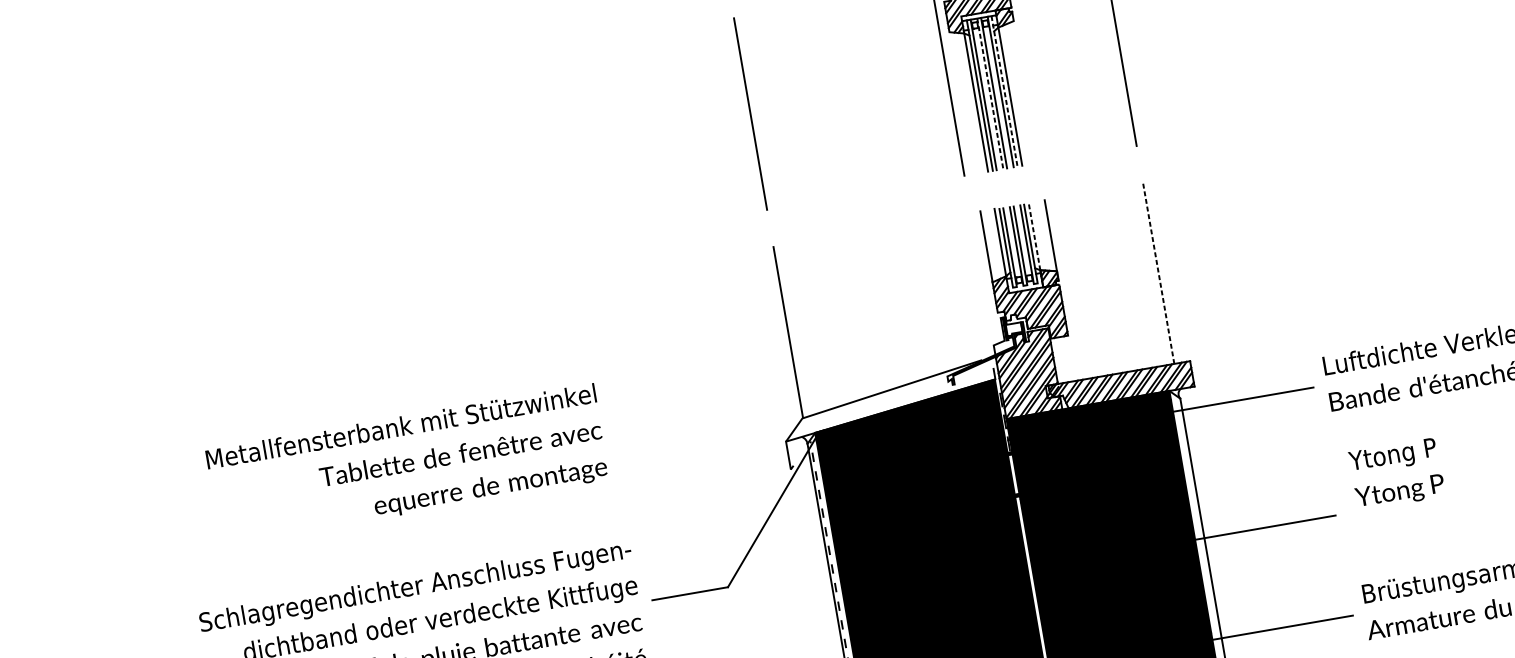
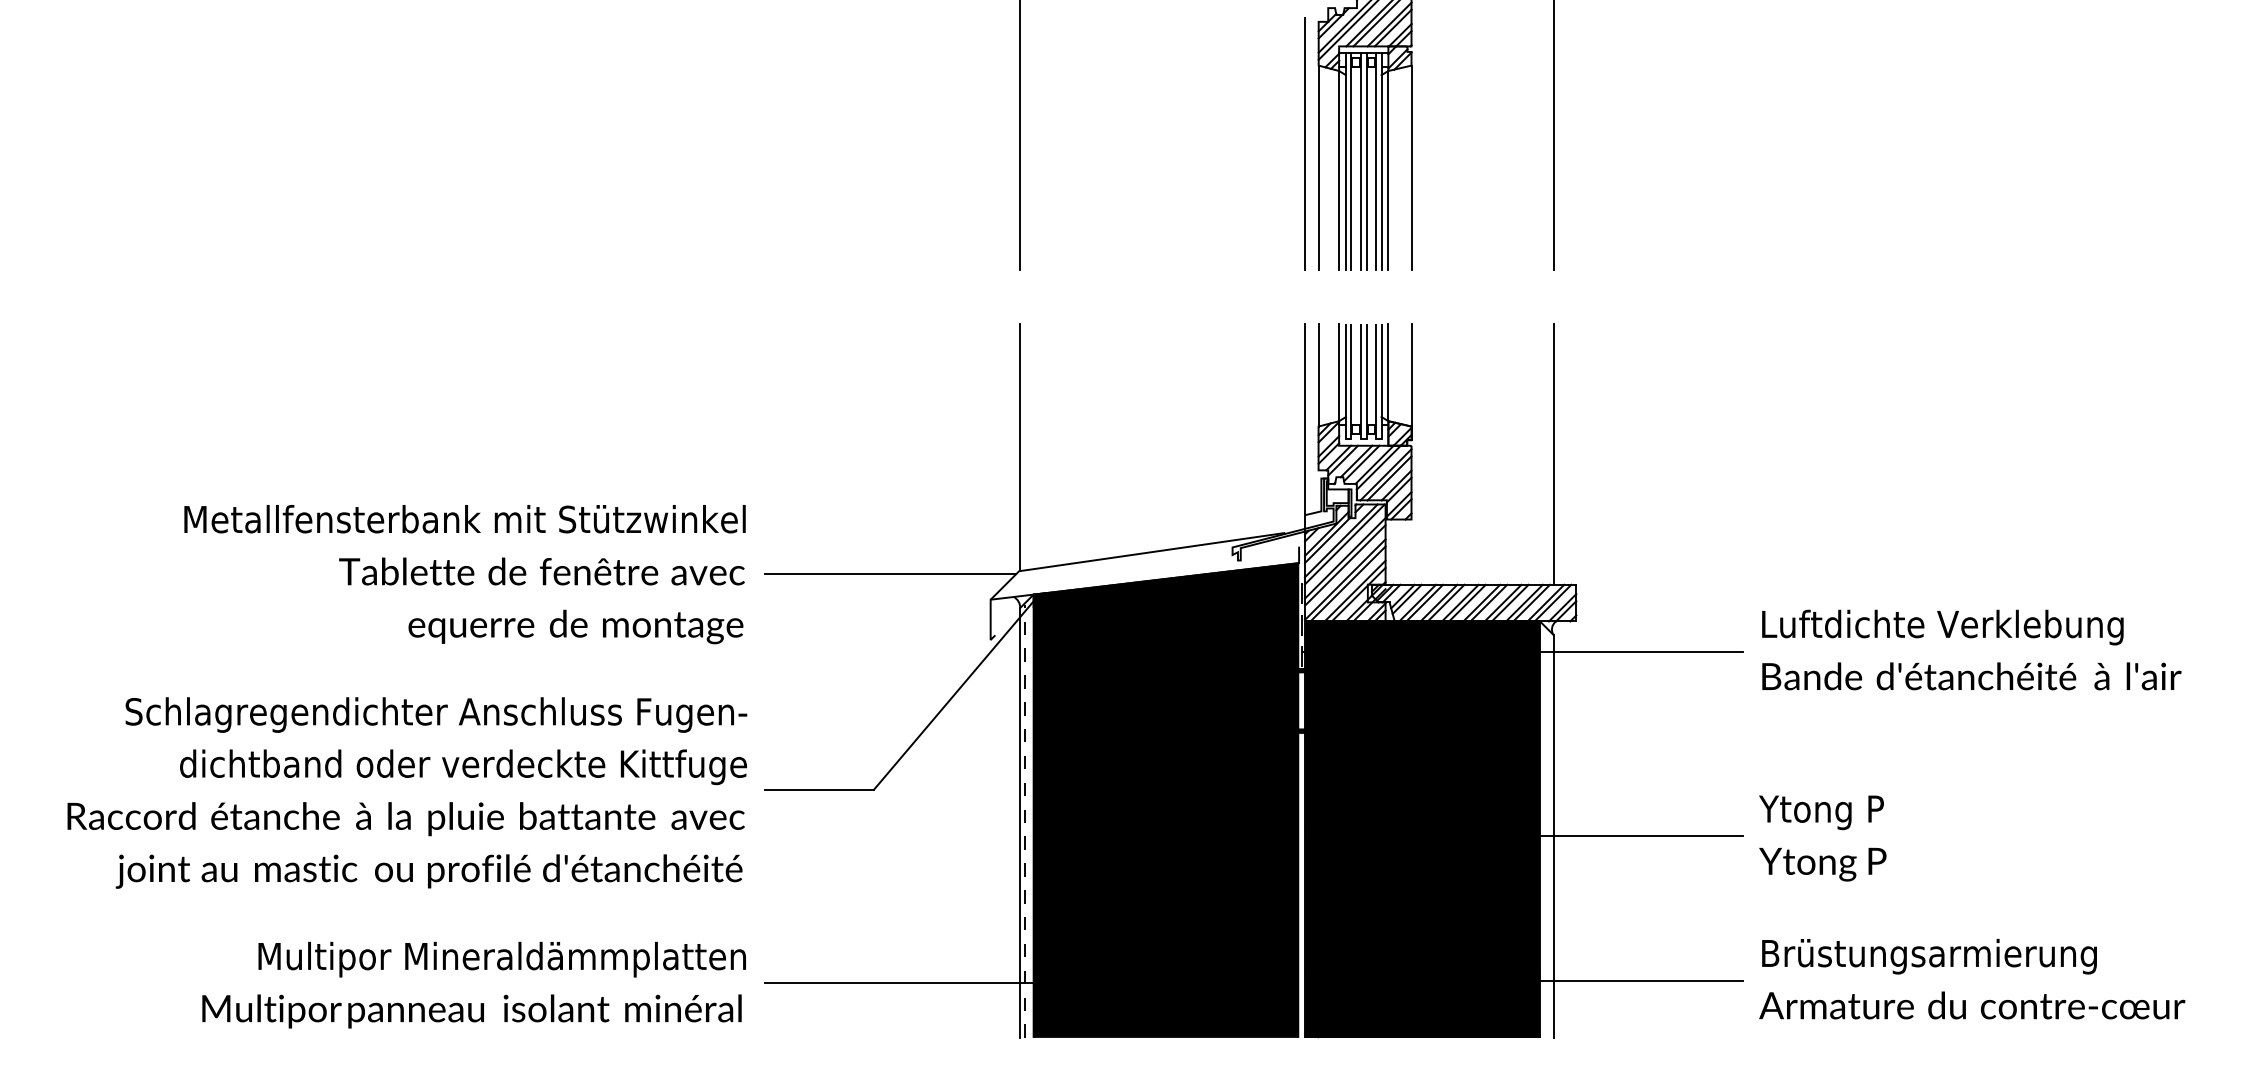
line: (1004, 91) -> (1381, 161), dashed -> solid
line: (1025, 91) -> (1411, 167), added
line: (990, 93) -> (1361, 161), dashed -> solid
line: (961, 102) -> (1318, 167), added
line: (1034, 236) -> (1388, 372), dashed -> solid
line: (1158, 272) -> (1553, 453), dashed -> solid
line: (981, 279) -> (1304, 419), added
line: (713, 435) -> (890, 573), added
text: (407, 464) -> (464, 574), moved
text: (1396, 474) -> (1822, 838), moved

